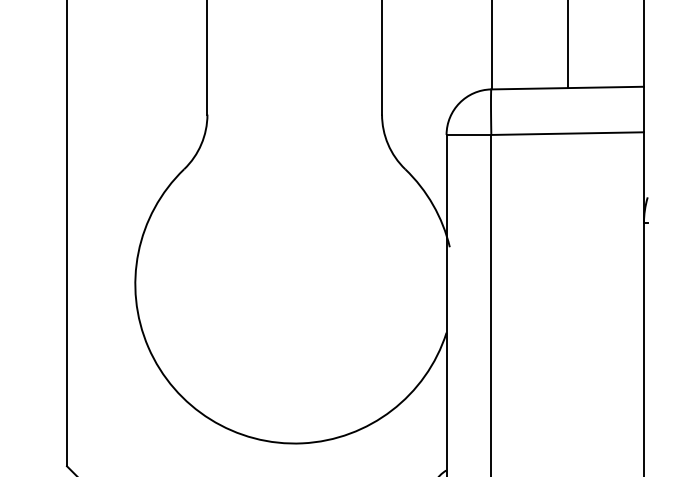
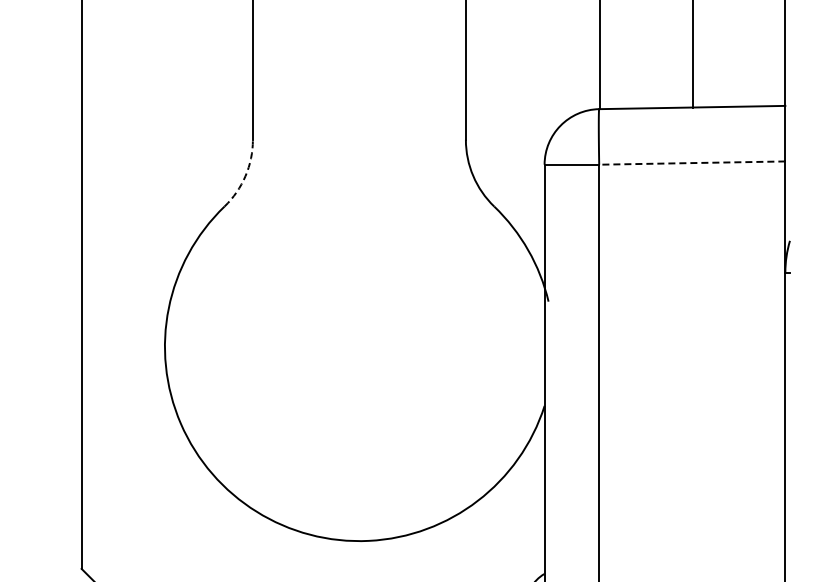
line: (566, 133) -> (691, 163), solid -> dashed
arc: (201, 144) -> (245, 176), solid -> dashed

